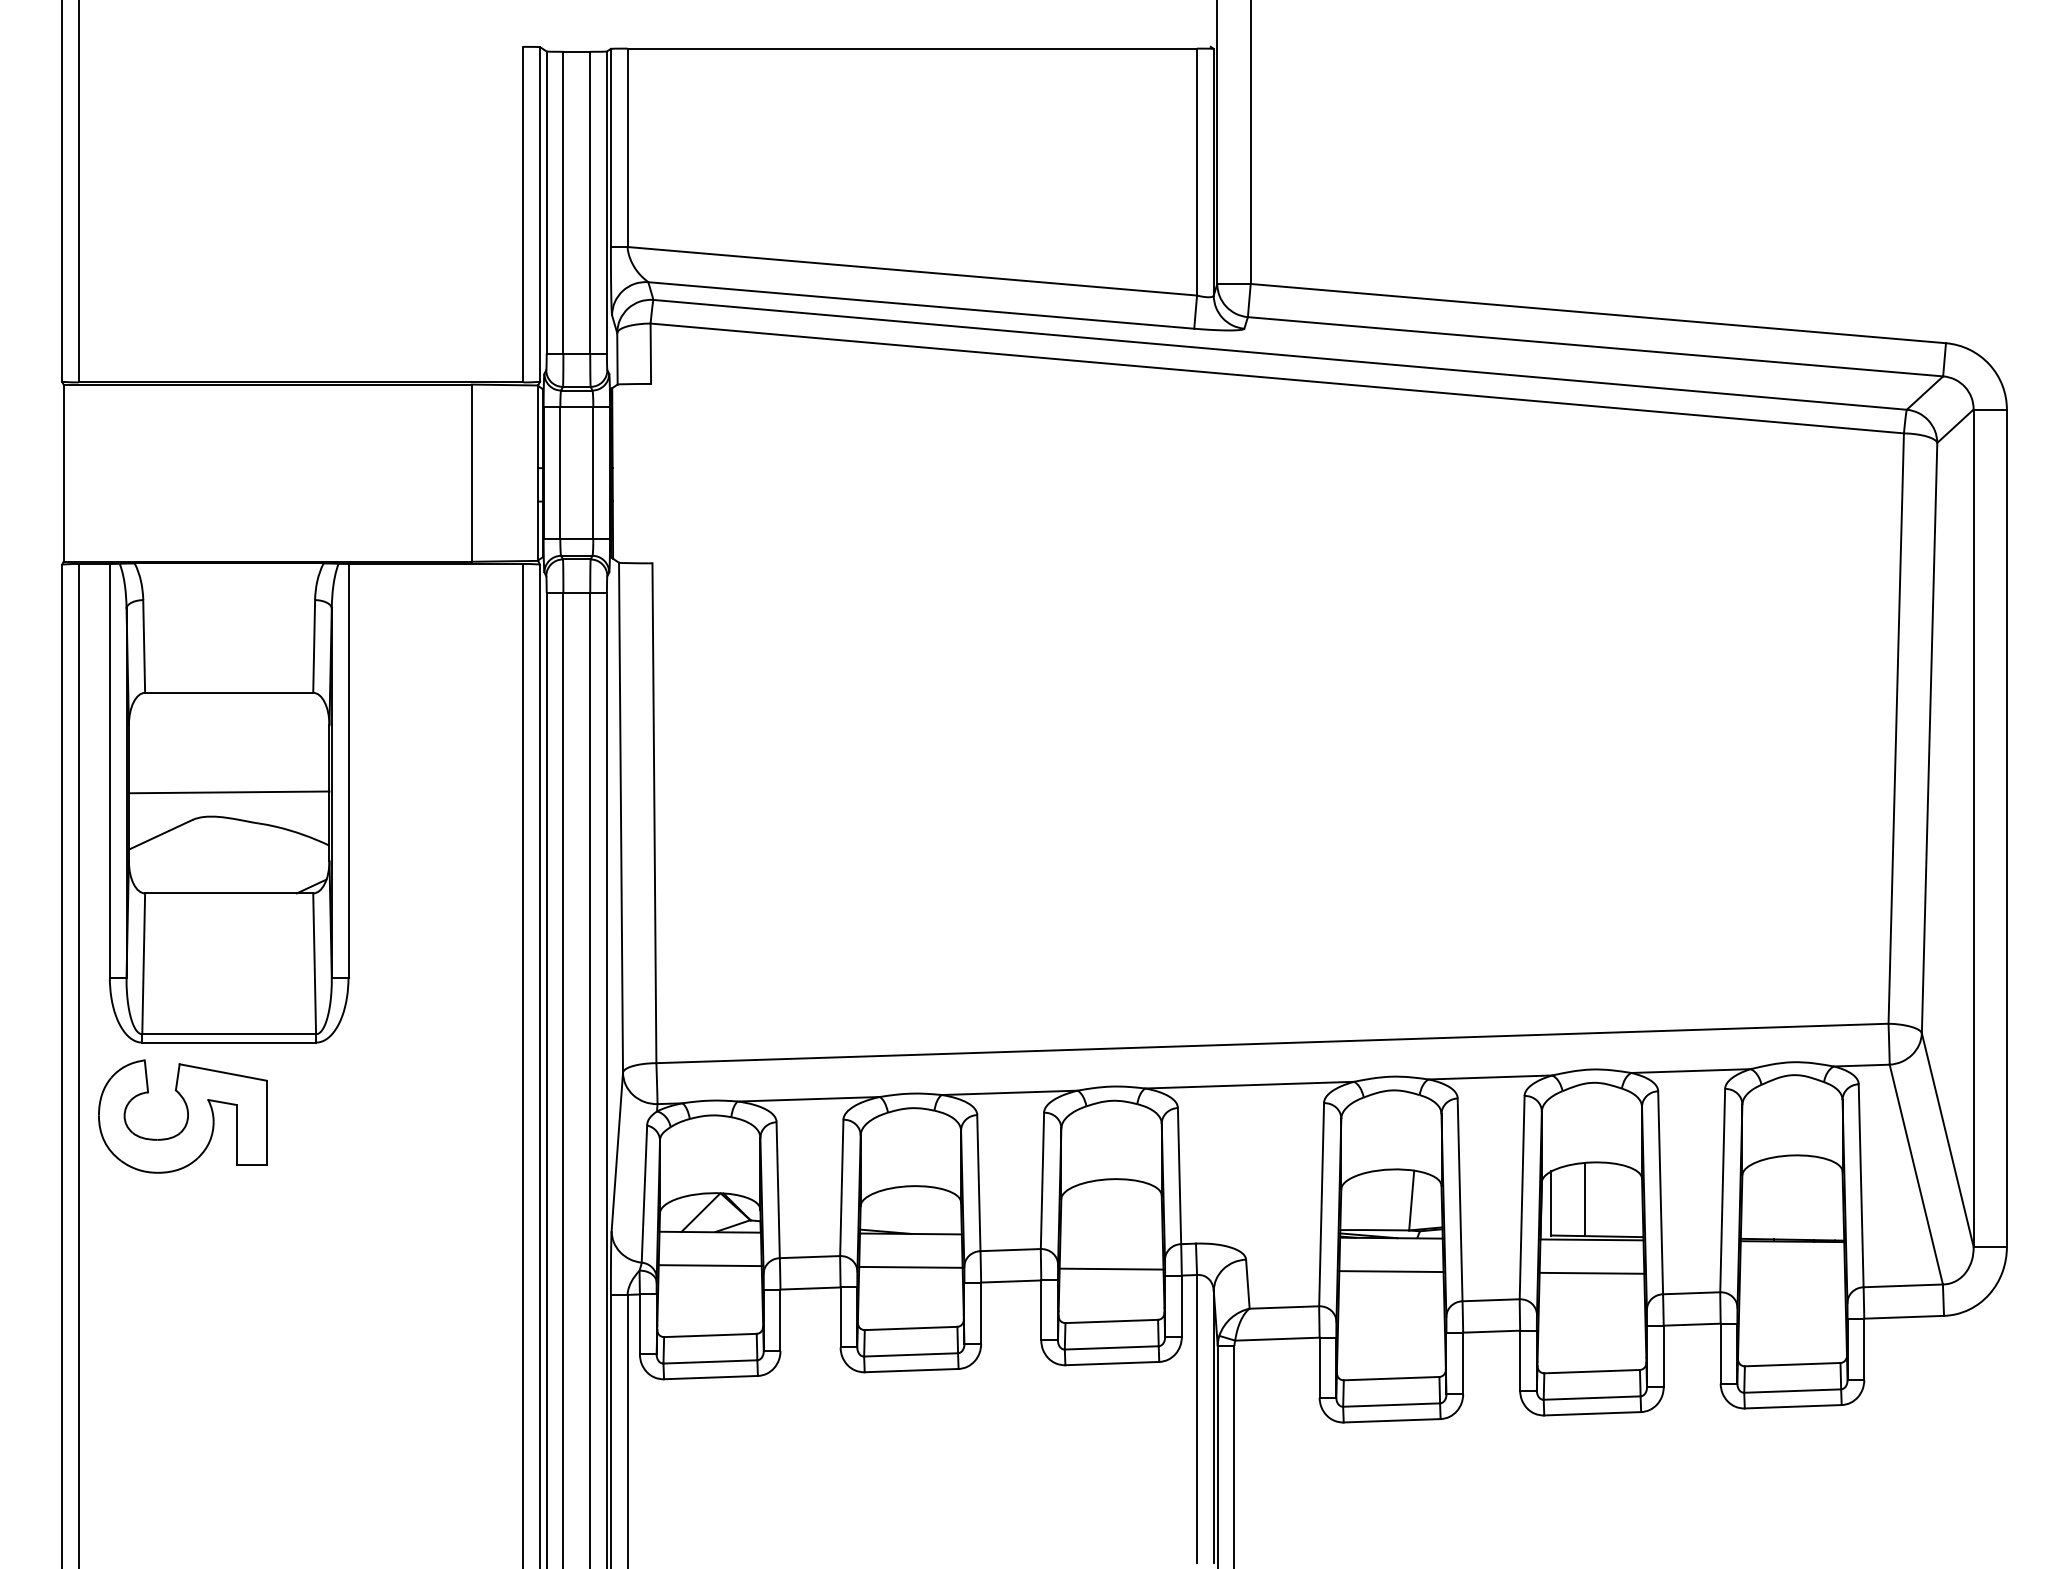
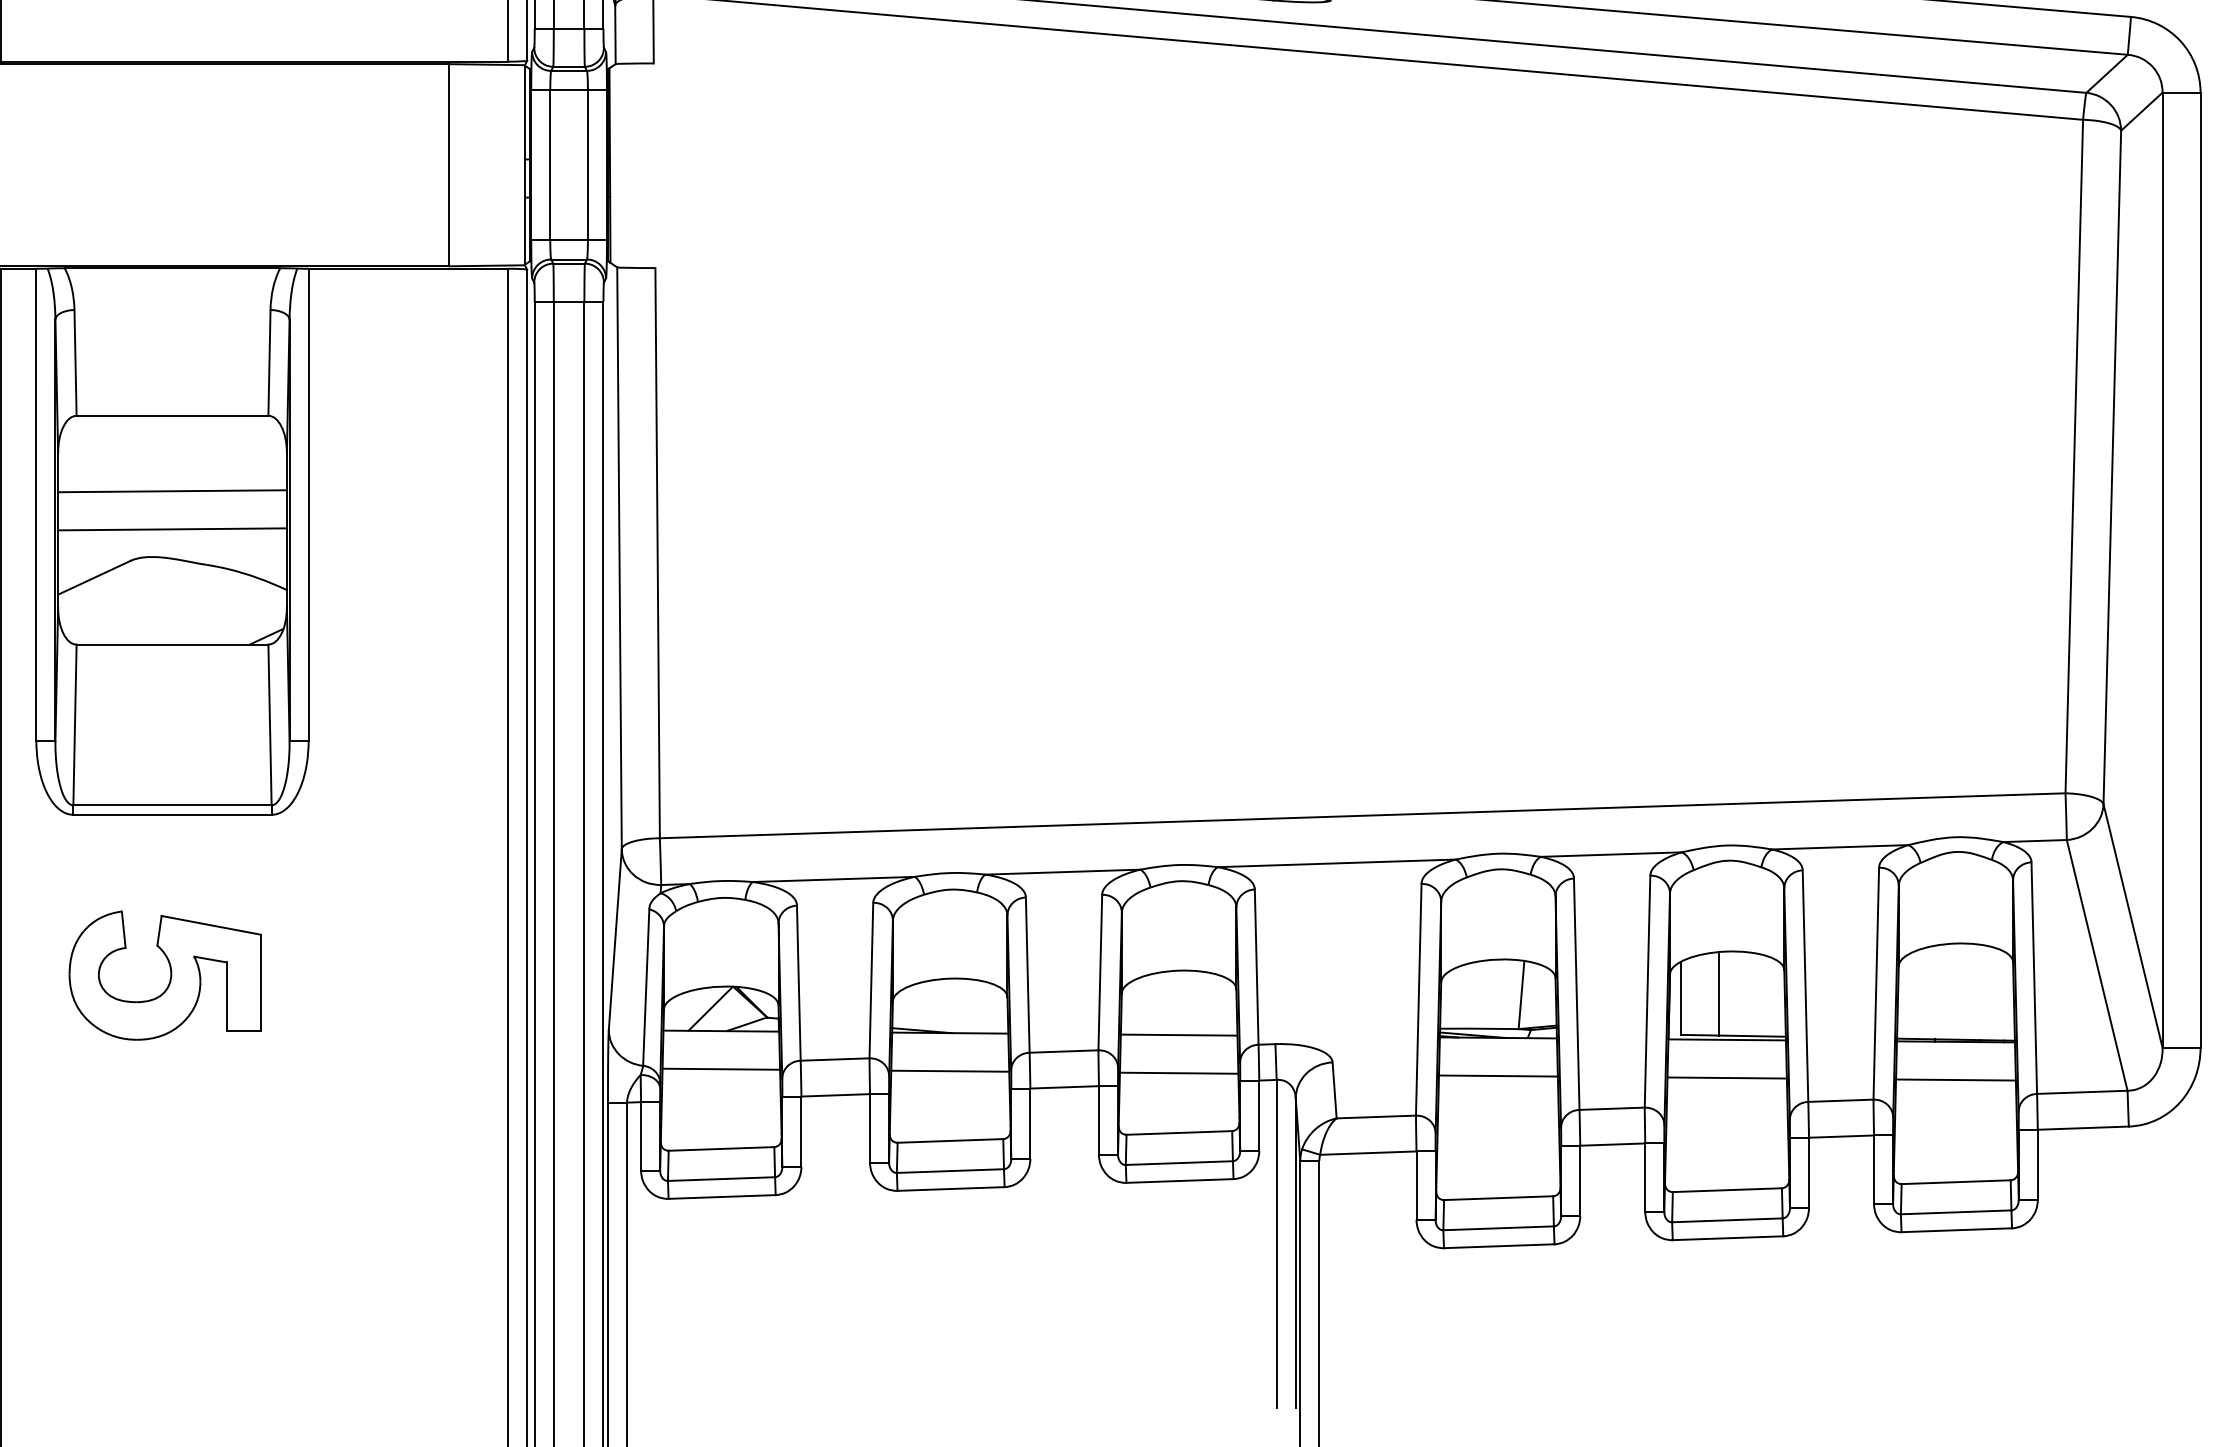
line: (228, 758) -> (171, 490), added
part: (182, 1116) -> (164, 975), moved
line: (1111, 1235) -> (1179, 1034), added
line: (1792, 1274) -> (1955, 1079), added

